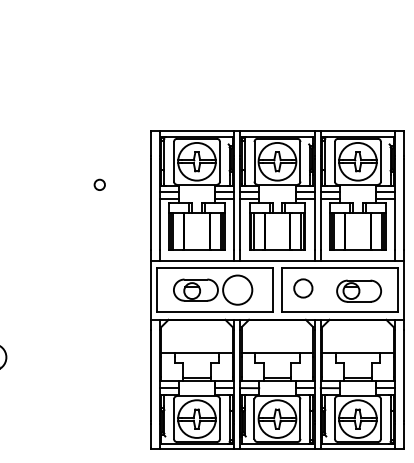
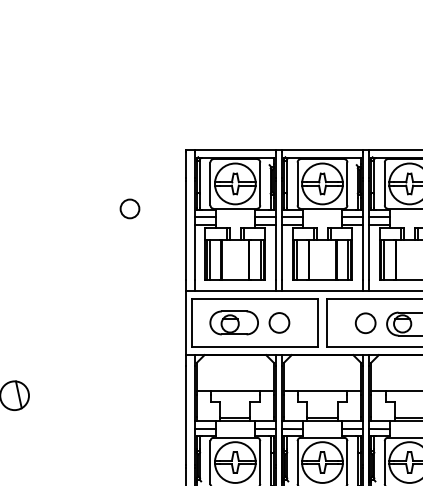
circle: (99, 184) -> (129, 208), size x1.67
circle: (303, 288) -> (365, 323), moved
circle: (237, 290) -> (279, 323), size x0.62

